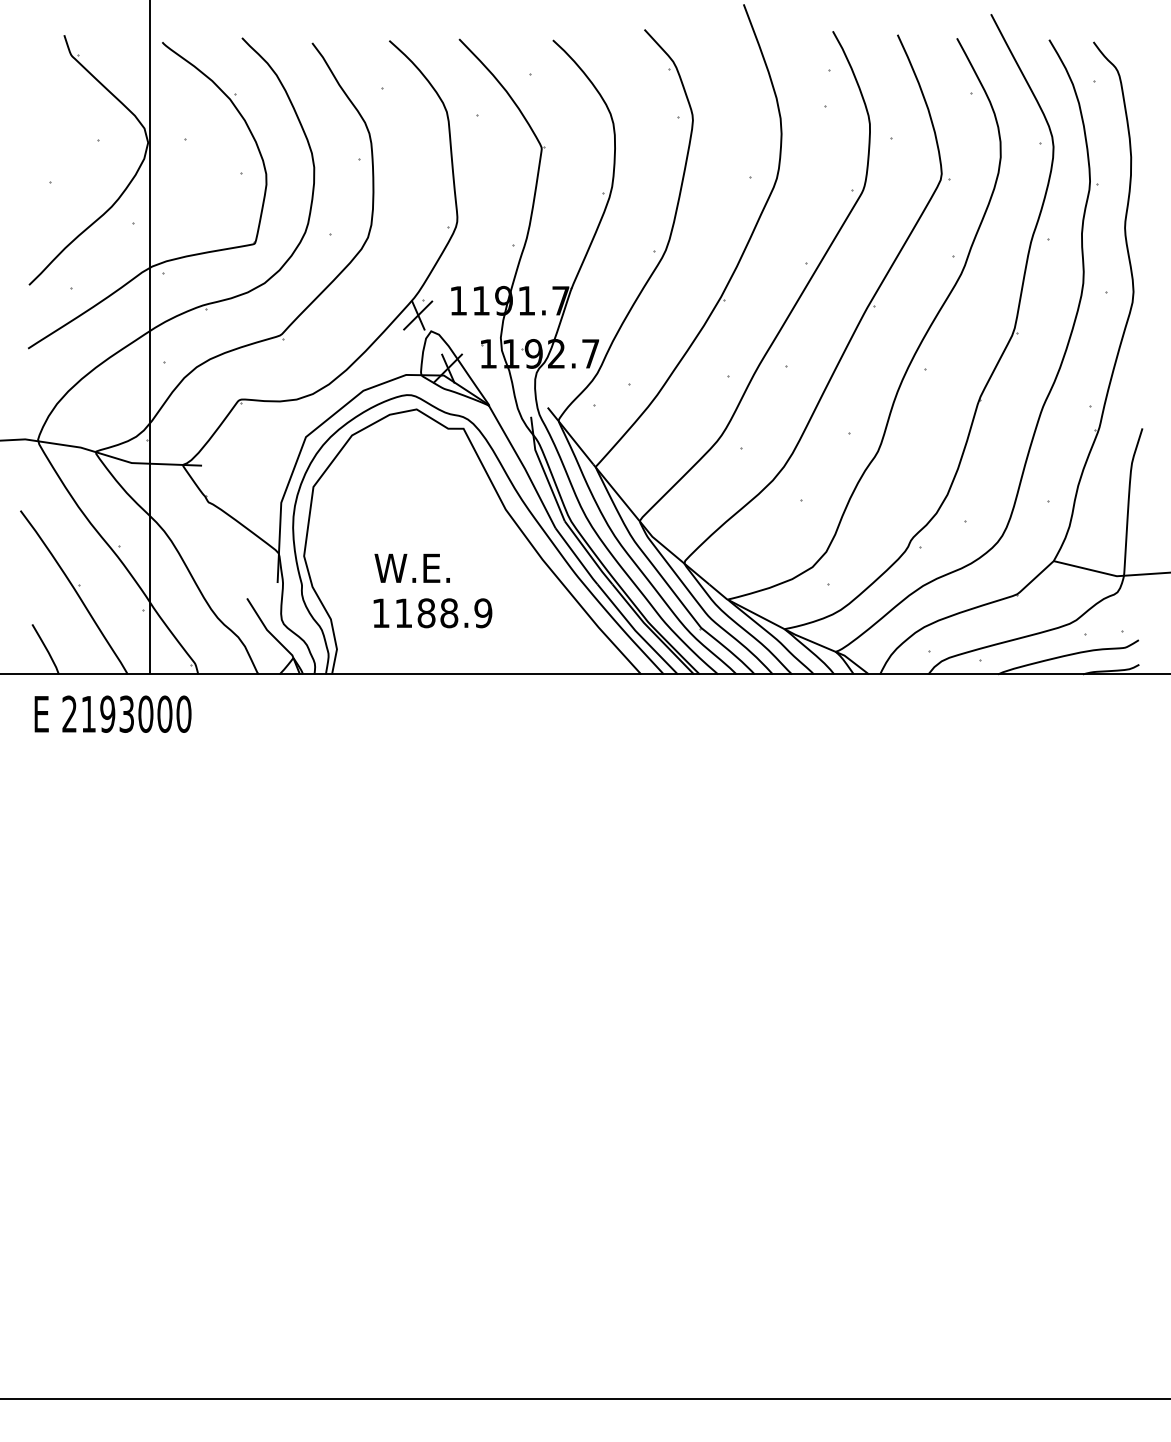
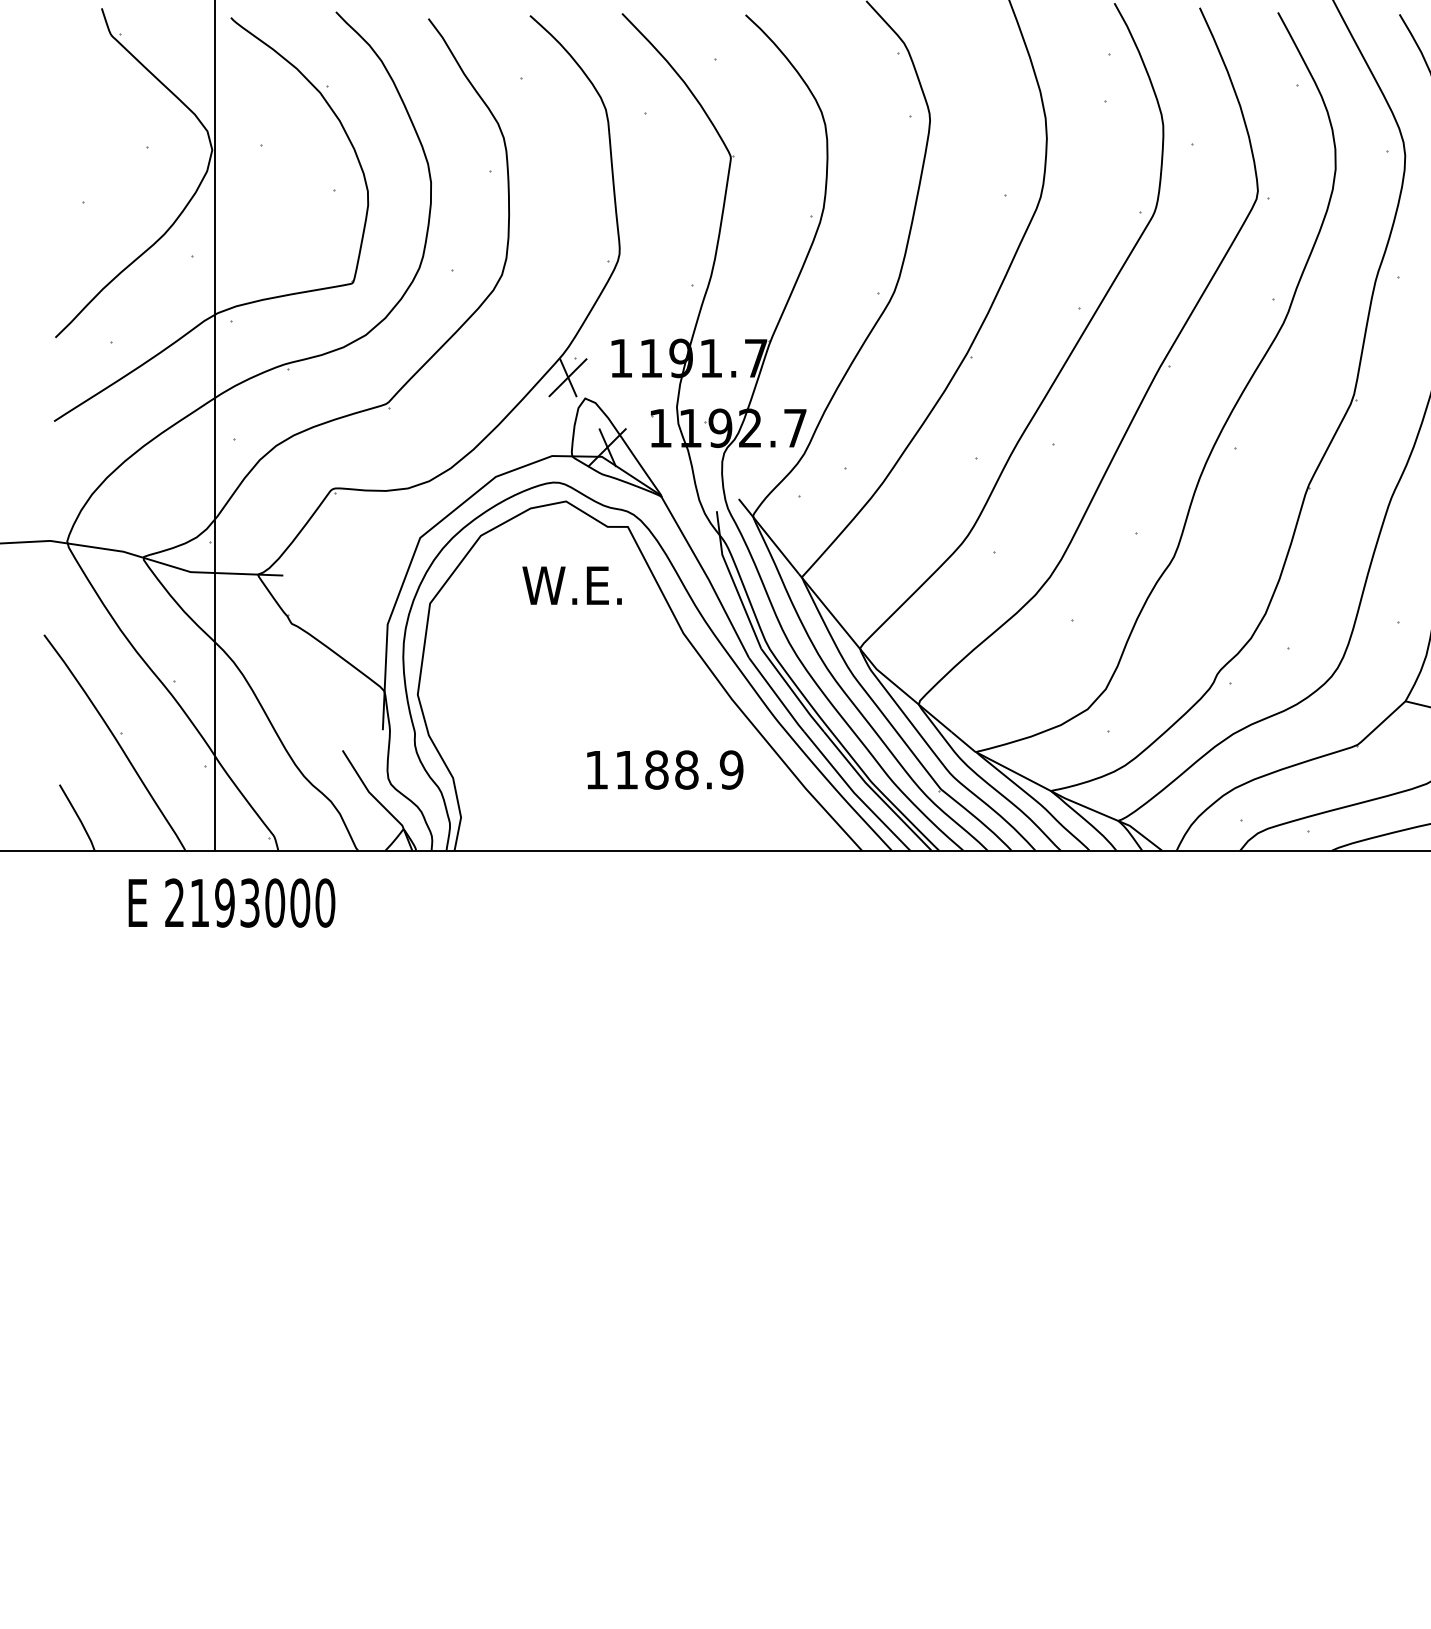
text: (411, 567) -> (571, 584), moved
text: (432, 613) -> (664, 770), moved
text: (112, 713) -> (231, 902), moved

